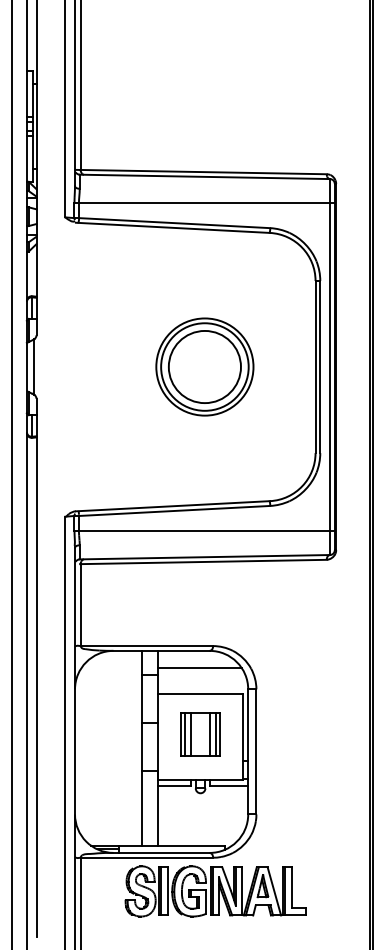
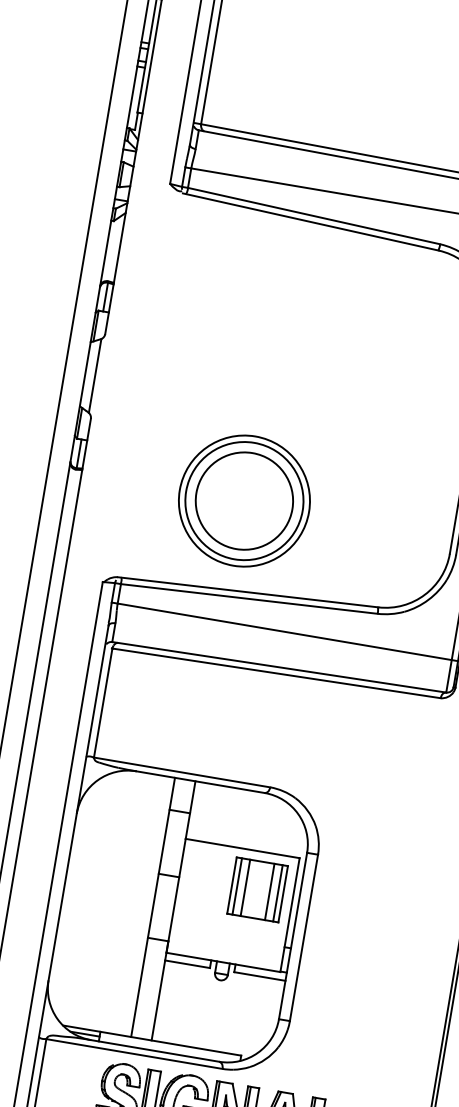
part: (204, 366) -> (244, 500), moved
line: (199, 668) -> (247, 814), removed
part: (200, 734) -> (257, 889), moved

